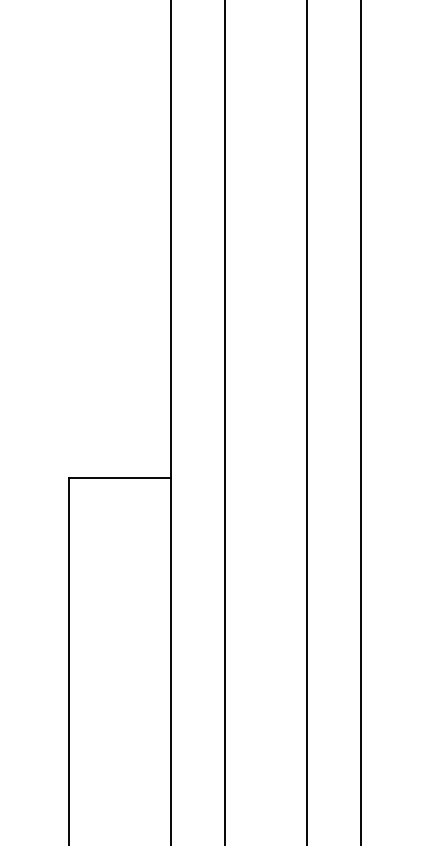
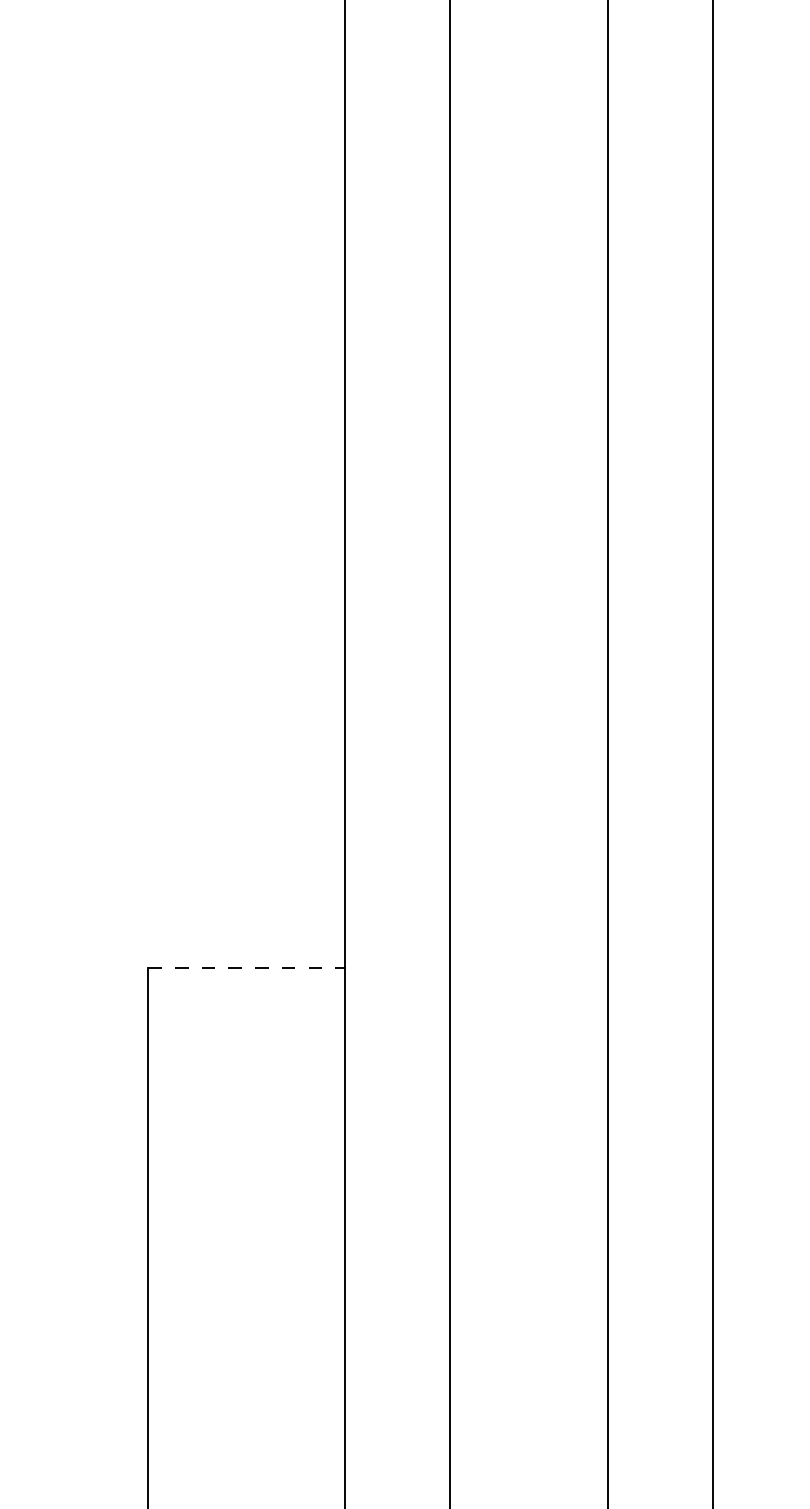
line: (120, 477) -> (247, 968), solid -> dashed

